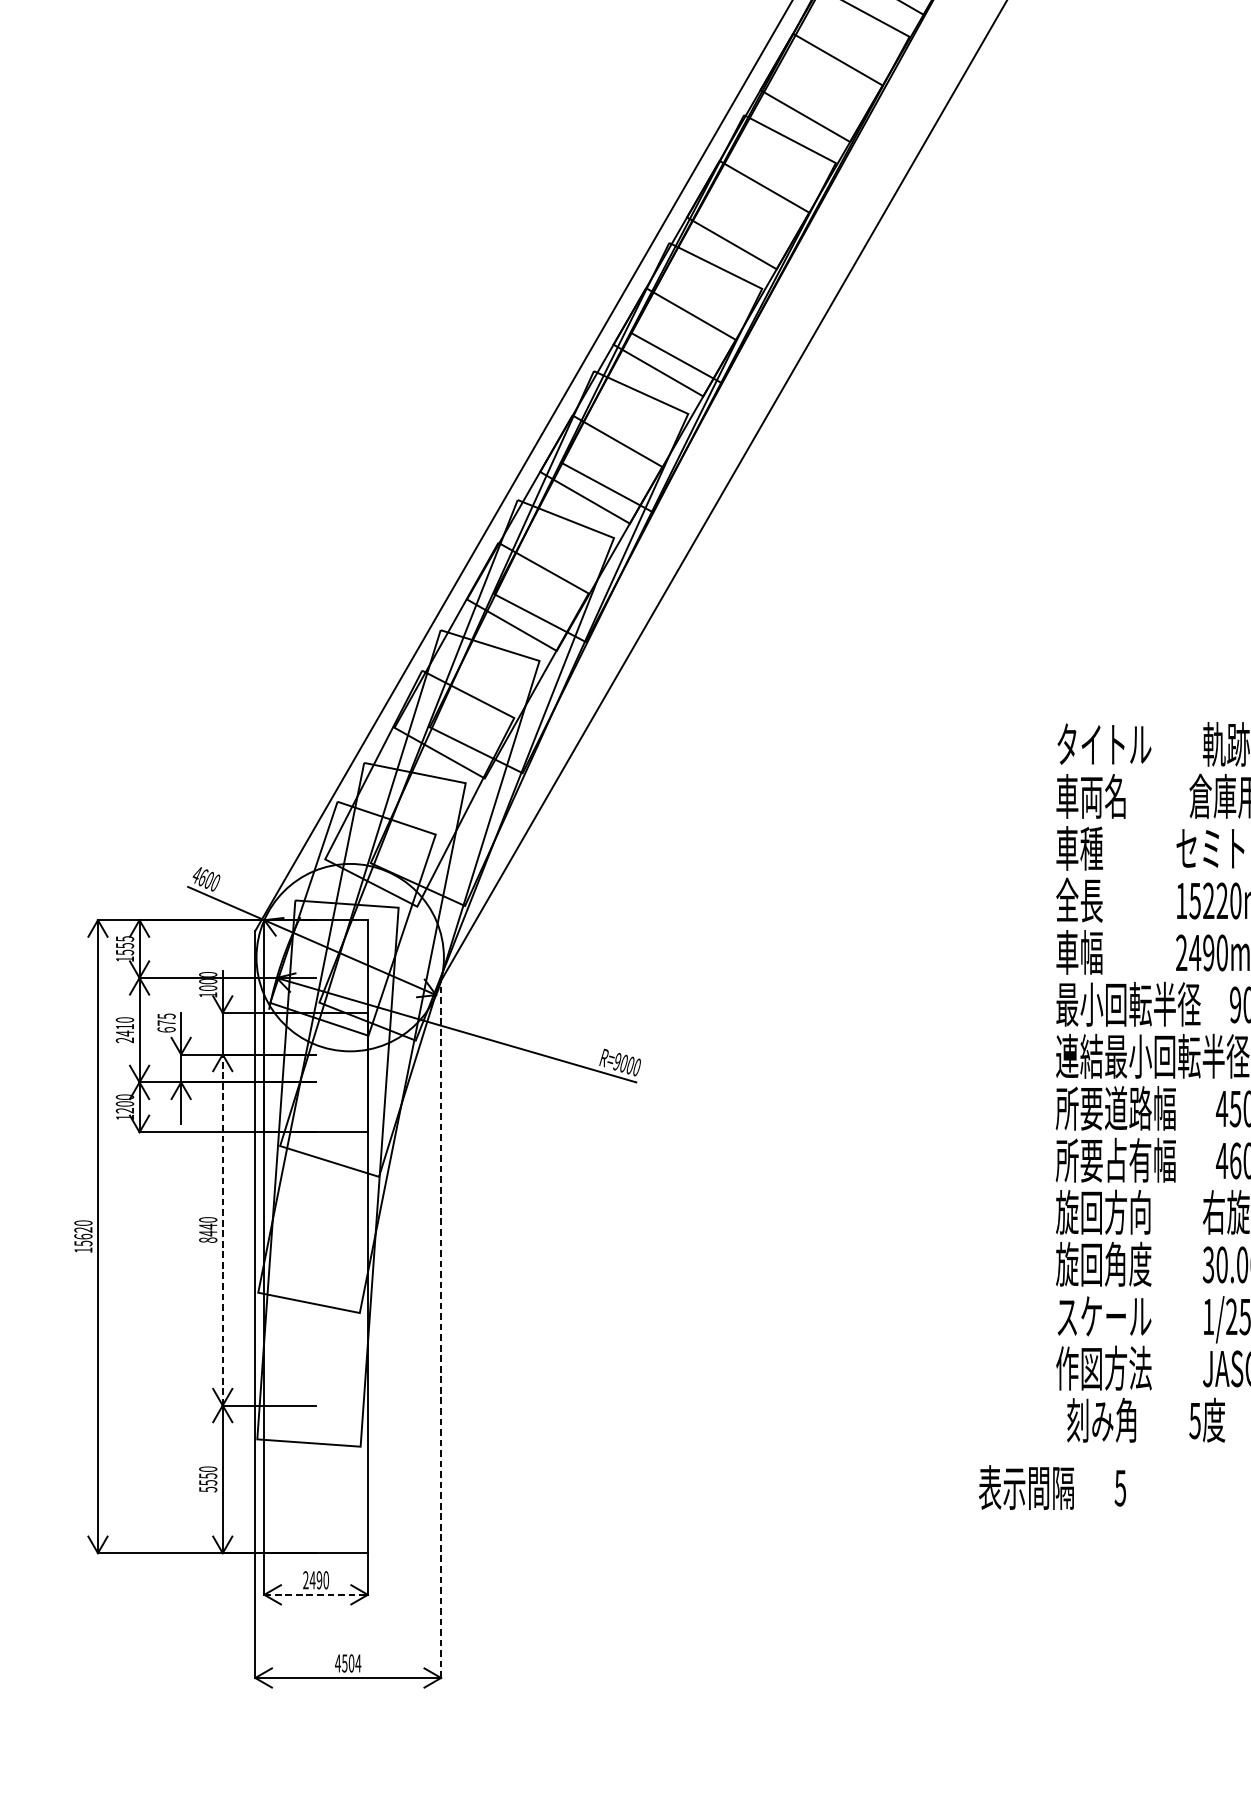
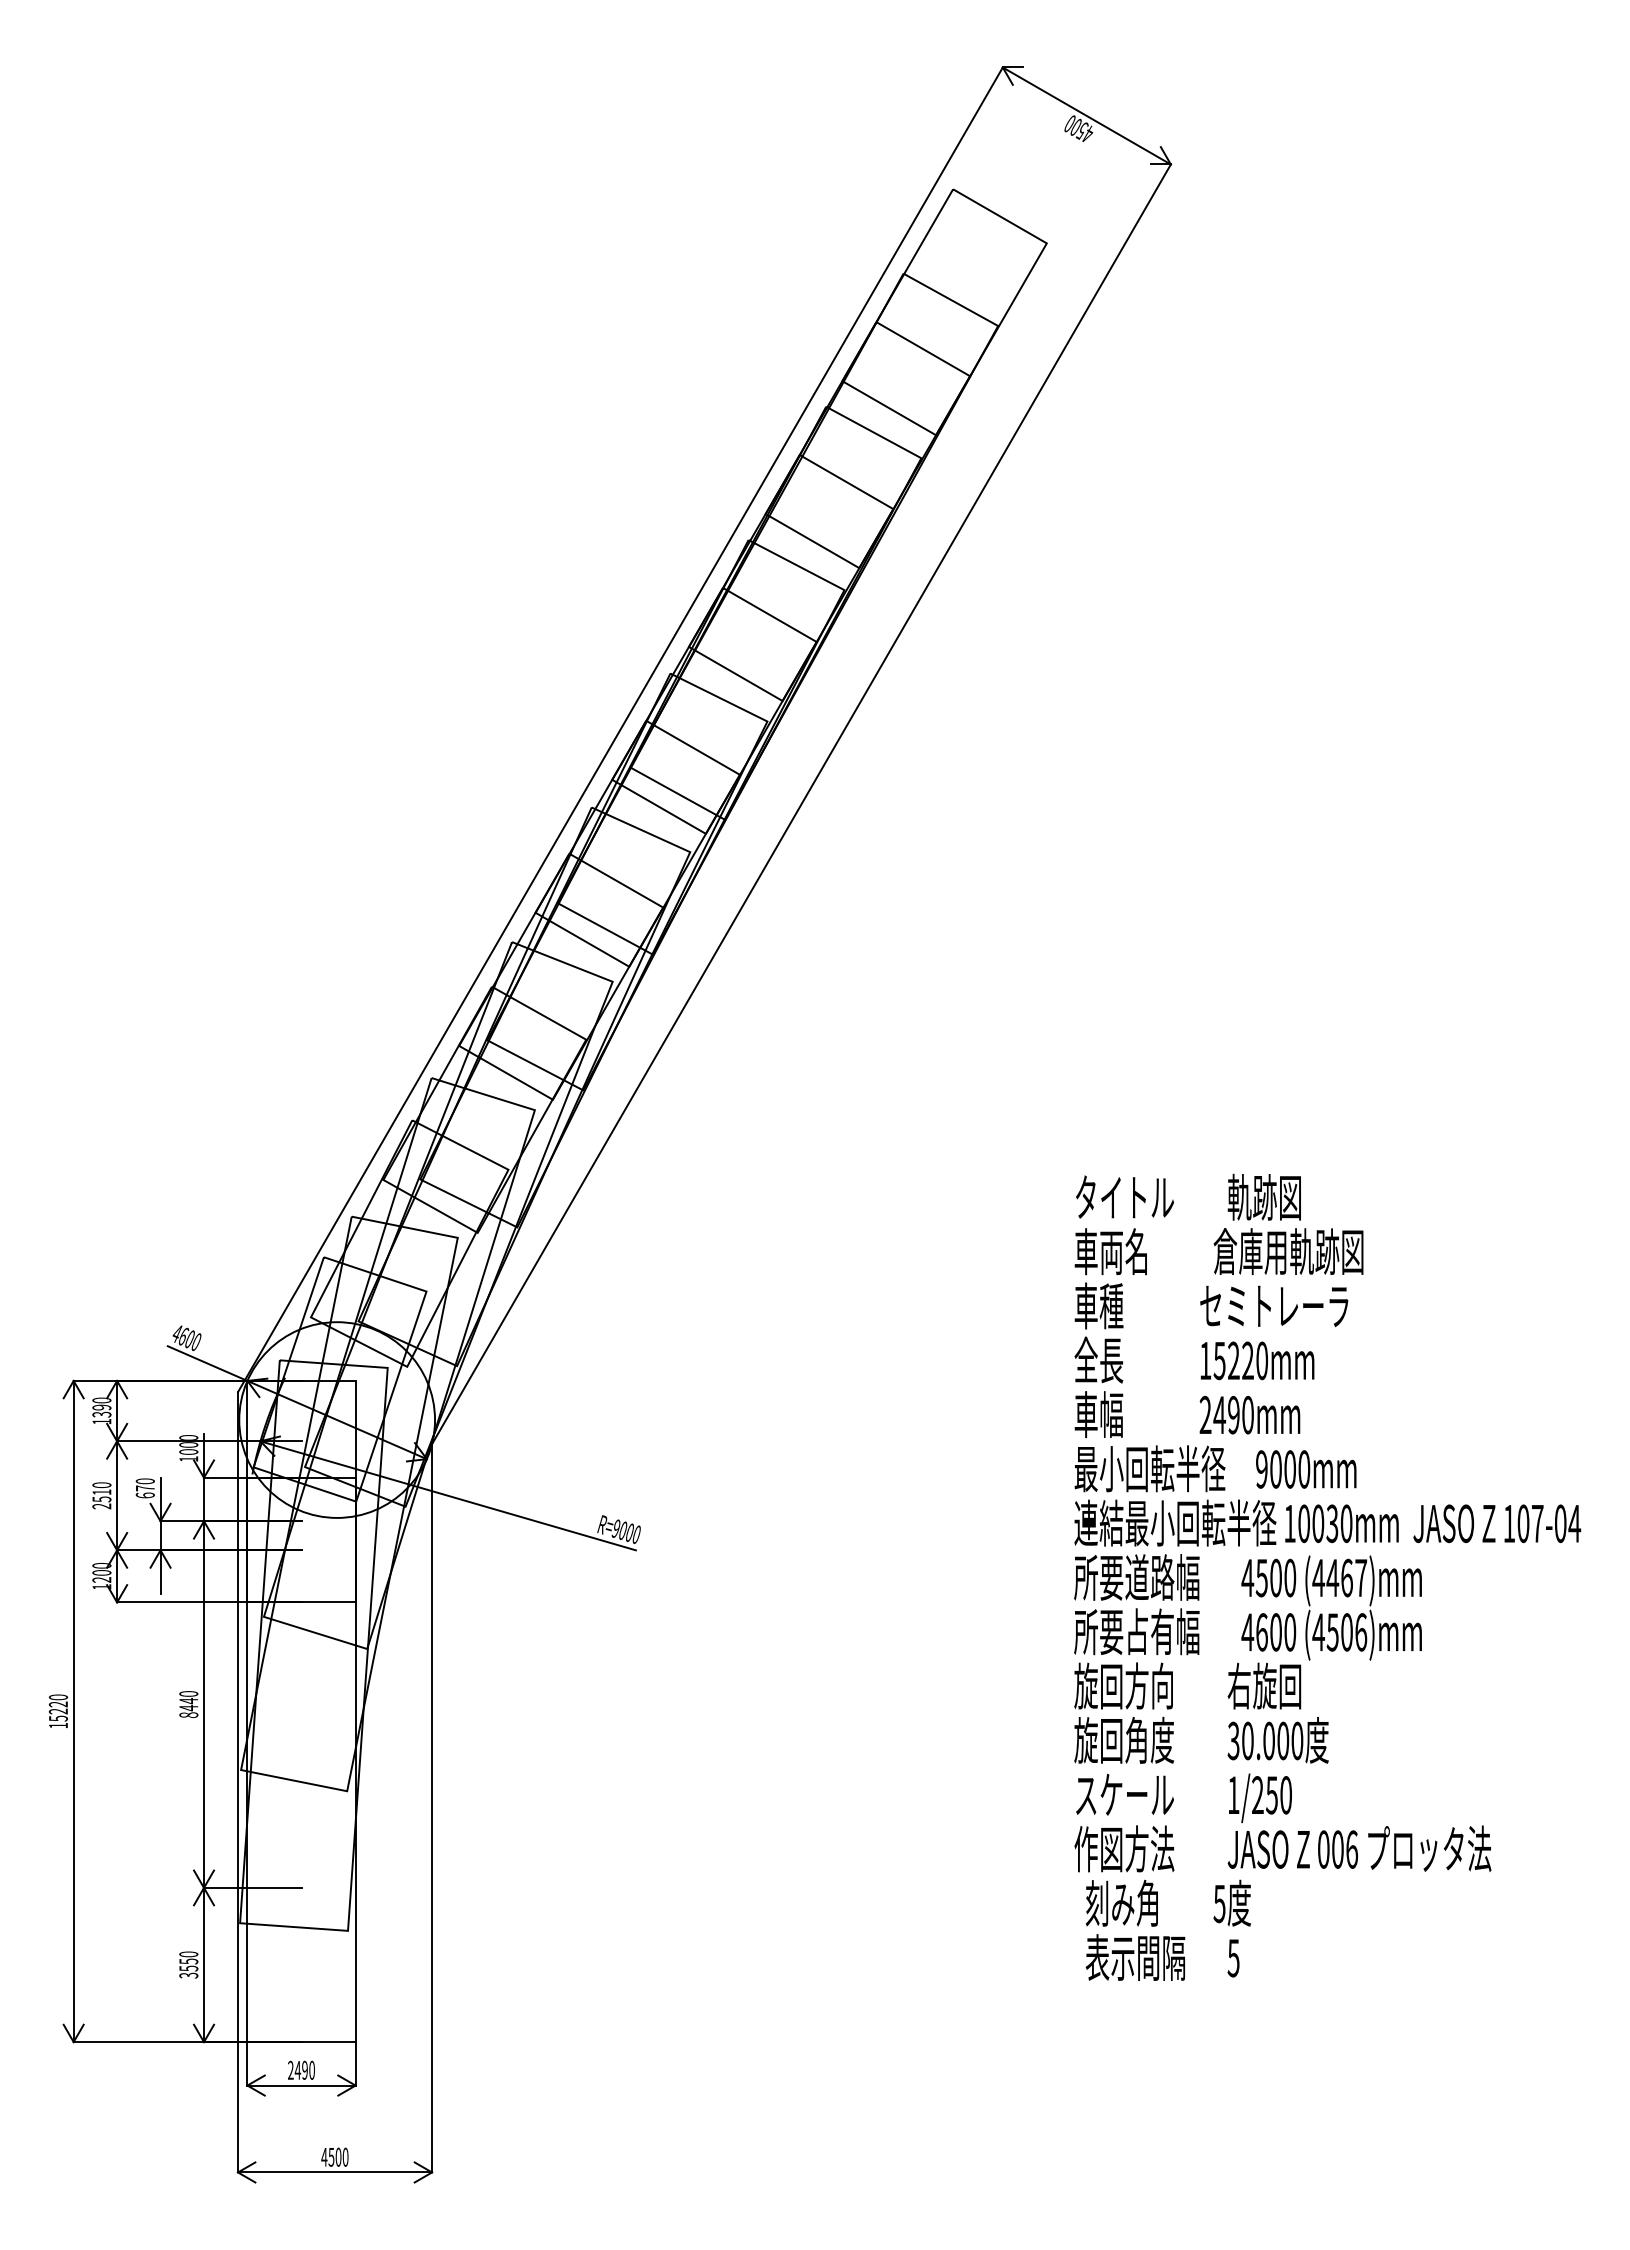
text: (124, 945) -> (101, 1407), 1555 -> 1390
text: (165, 1016) -> (144, 1481), 675 -> 670
text: (124, 1033) -> (101, 1499), 2410 -> 2510
line: (223, 1229) -> (204, 1704), dashed -> solid
text: (83, 1236) -> (58, 1711), 15620 -> 15220
line: (441, 1328) -> (432, 1807), dashed -> solid
text: (1052, 1487) -> (1162, 1957), moved
text: (207, 1489) -> (188, 1975), 5550 -> 3550
line: (317, 1594) -> (302, 2085), dashed -> solid
text: (358, 1662) -> (345, 2156), 4504 -> 4500

